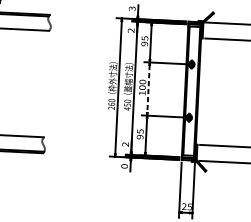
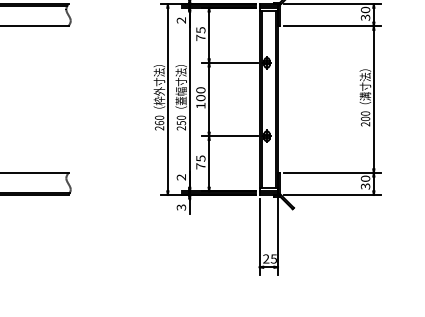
text: (144, 43) -> (200, 37), 95 -> 75
line: (148, 89) -> (209, 100), dashed -> solid
text: (126, 109) -> (180, 128), 450 -> 250
text: (139, 137) -> (200, 166), 95 -> 75
text: (123, 166) -> (180, 207), 0 -> 3

